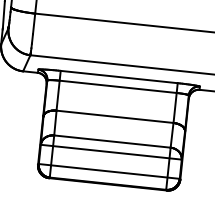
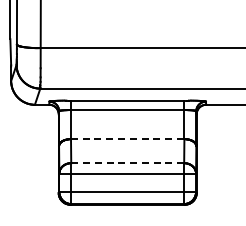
line: (114, 117) -> (127, 139), solid -> dashed
line: (112, 141) -> (127, 163), solid -> dashed

